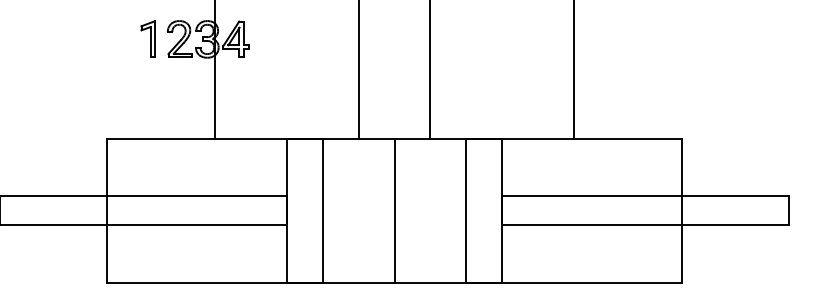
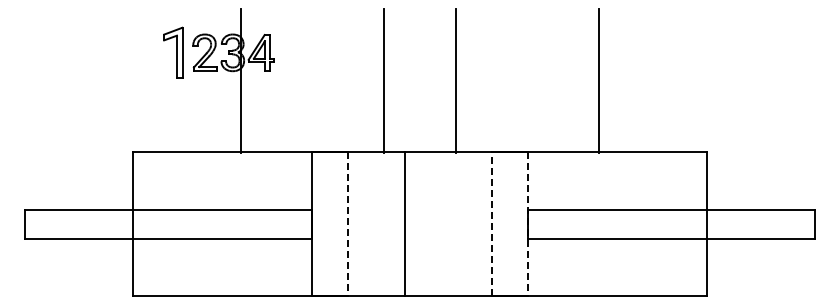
part: (148, 39) -> (173, 52), size x1.4
line: (323, 211) -> (348, 224), solid -> dashed
line: (394, 211) -> (404, 224), moved
line: (466, 211) -> (491, 224), solid -> dashed
line: (502, 211) -> (527, 224), solid -> dashed

